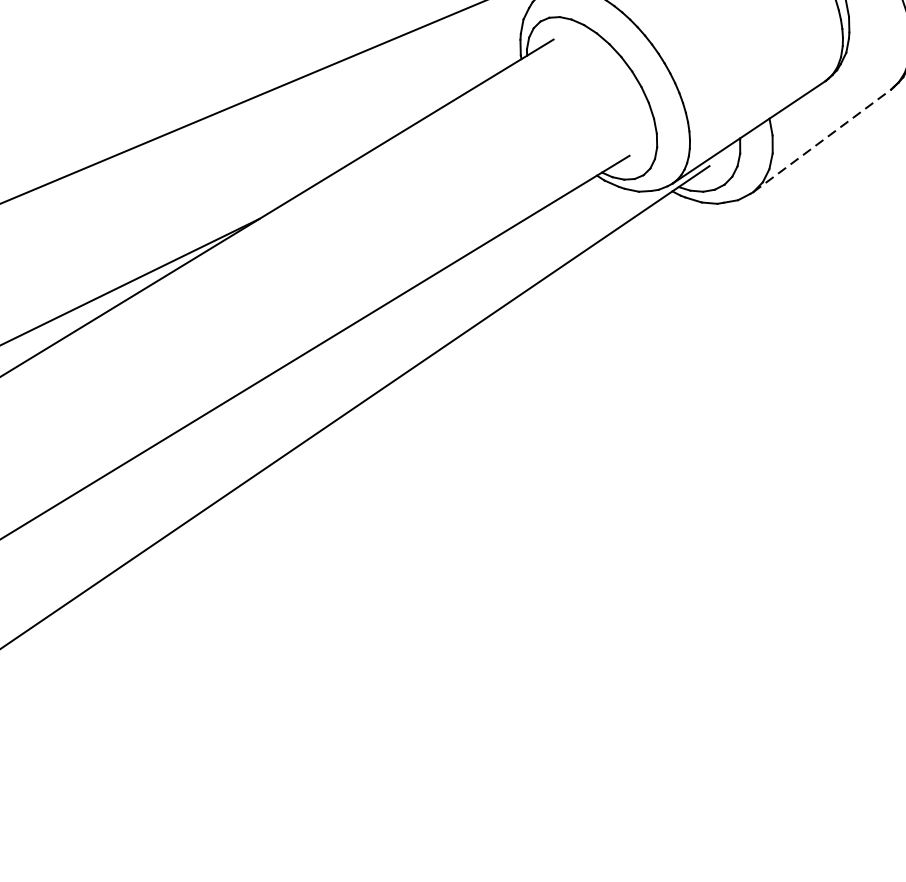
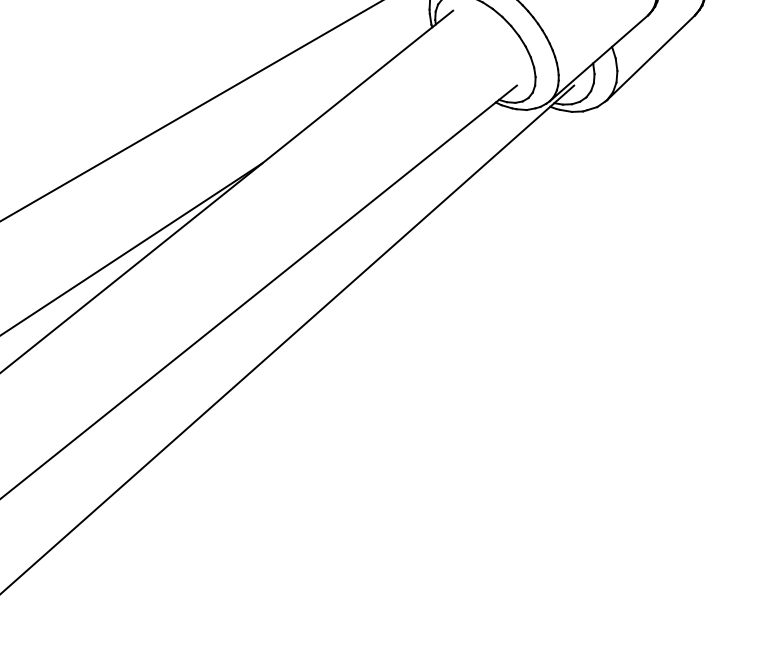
line: (822, 140) -> (651, 57), dashed -> solid

